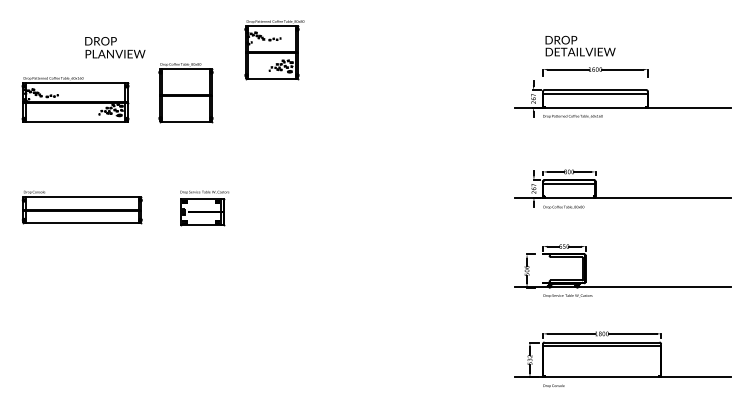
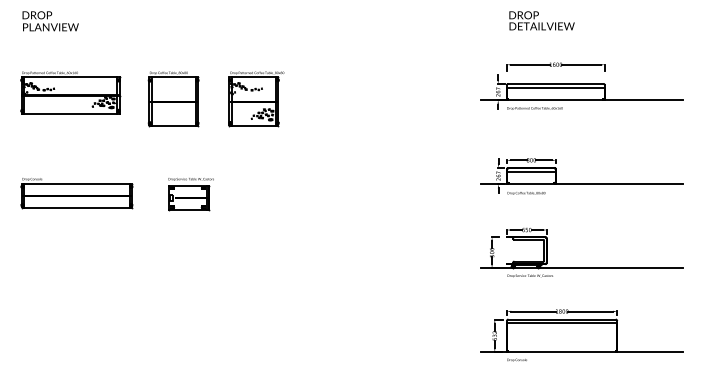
text: (579, 45) -> (541, 20), moved
text: (115, 47) -> (50, 21), moved
part: (274, 50) -> (256, 99), moved
part: (185, 92) -> (173, 99), moved

